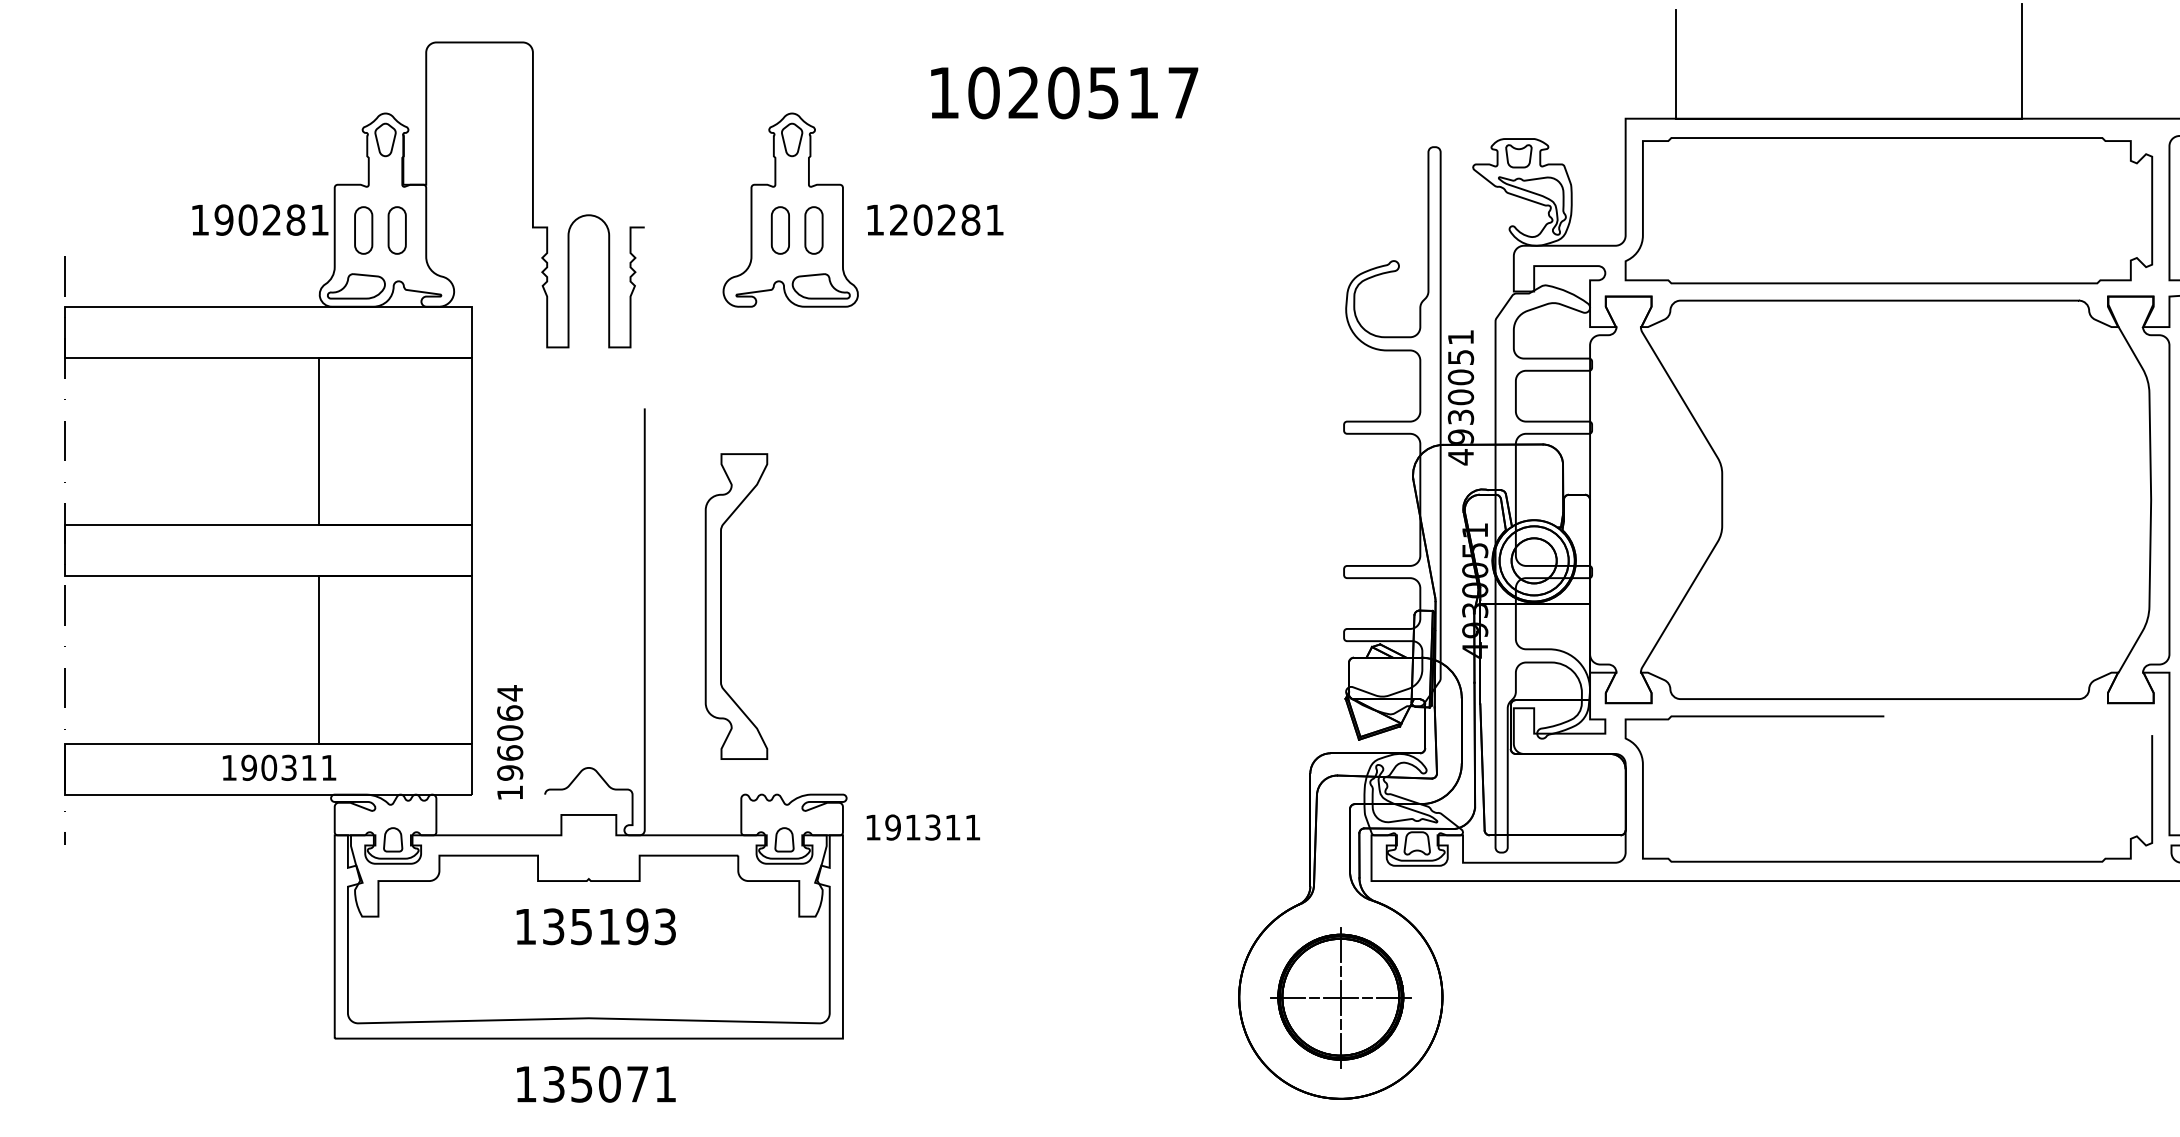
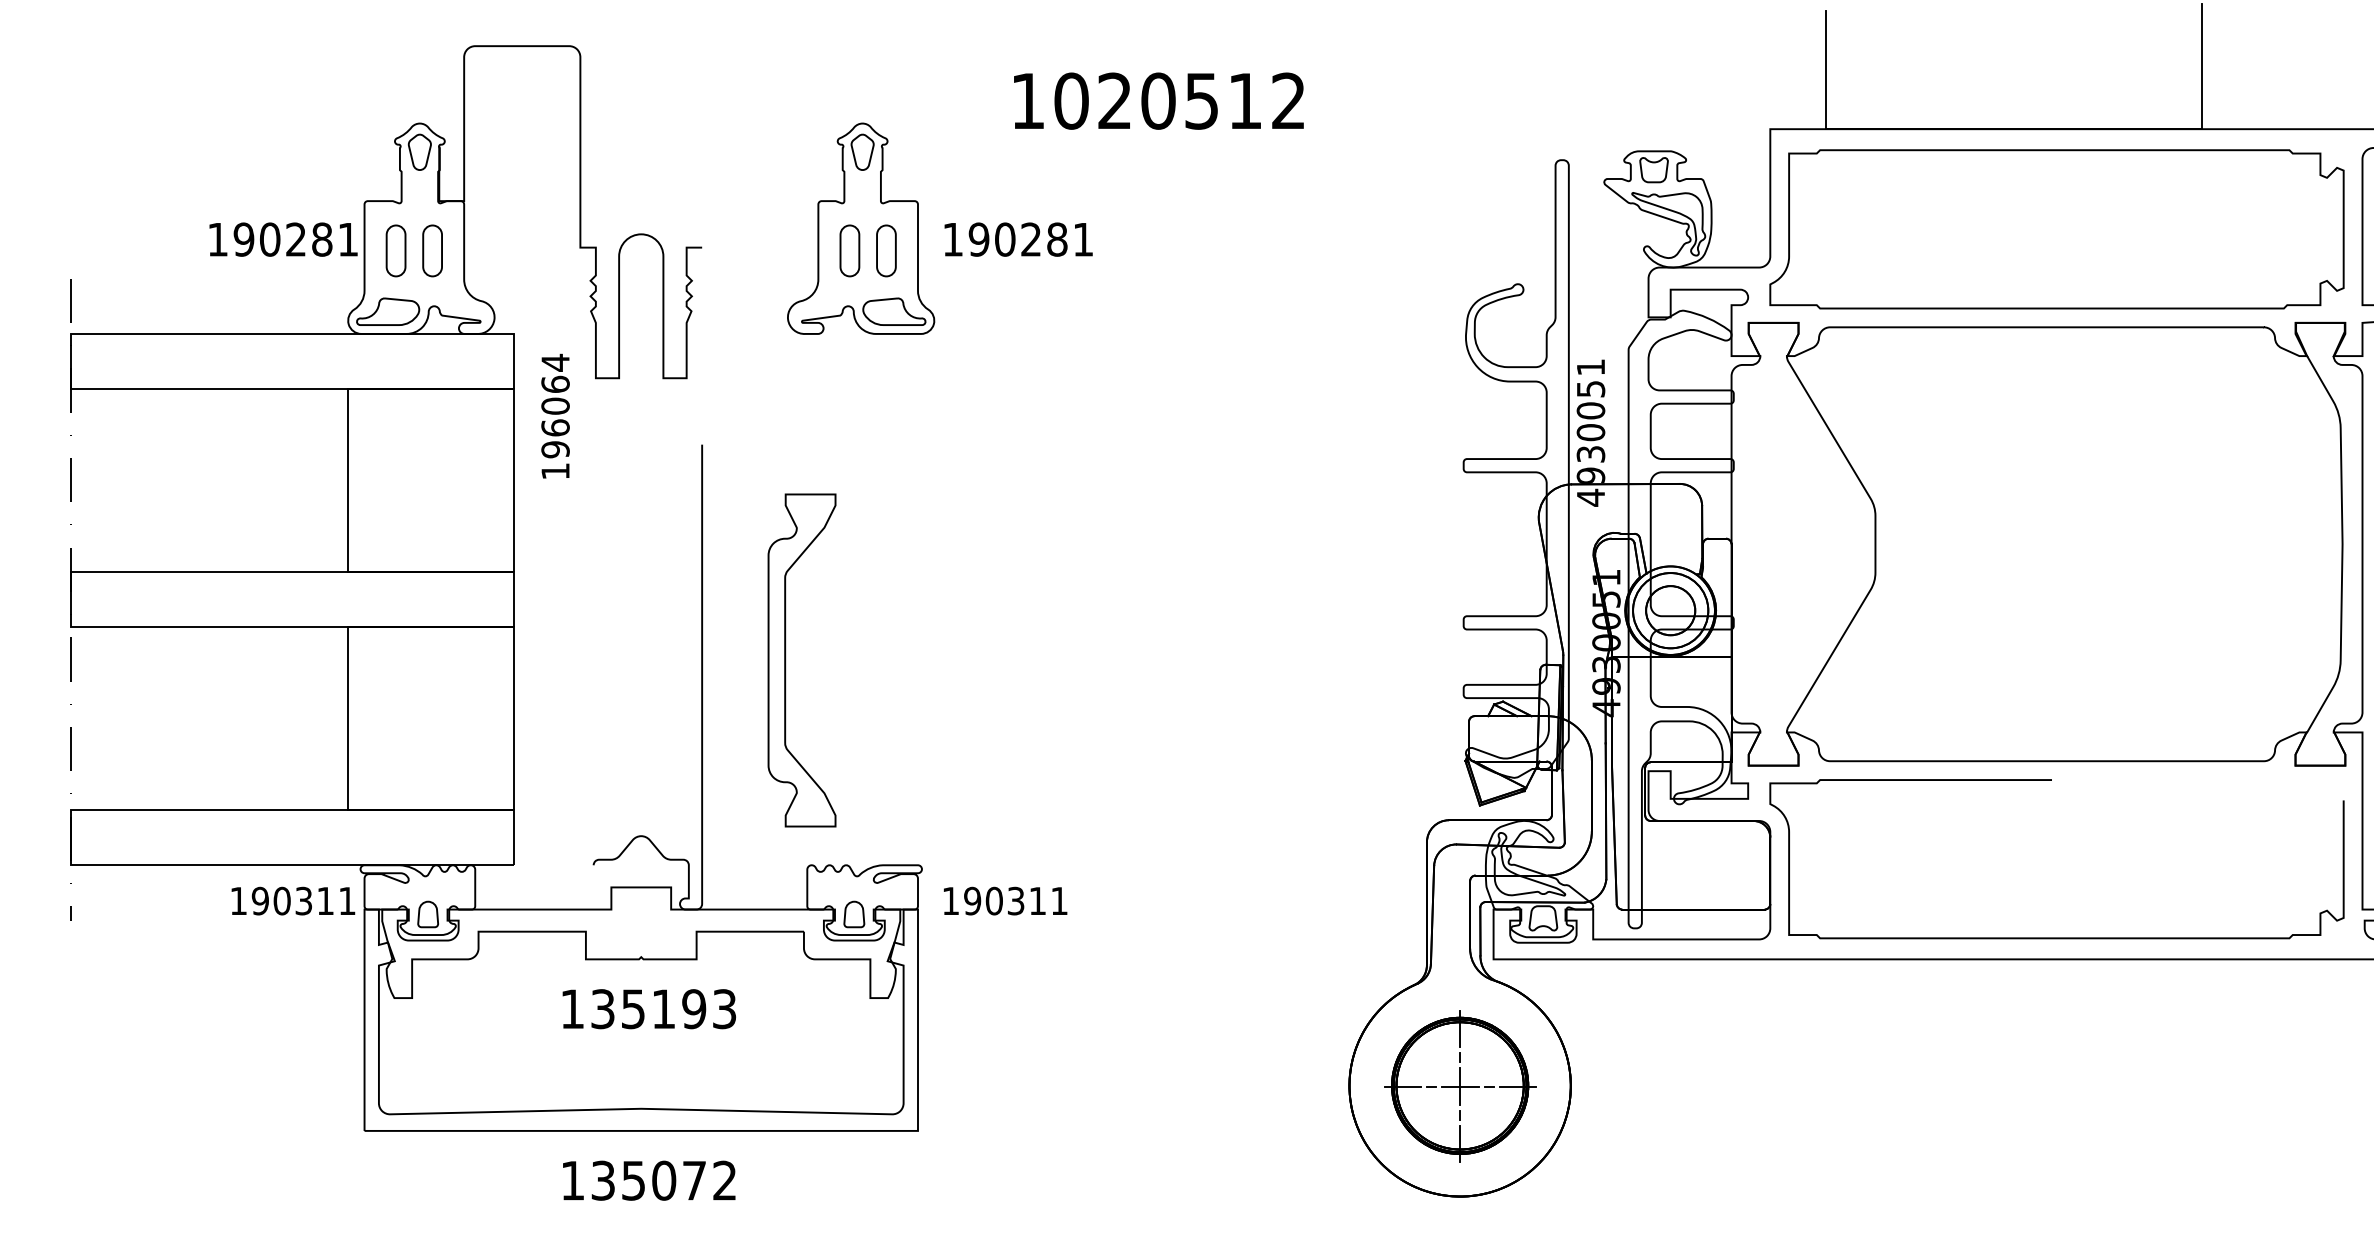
text: (1183, 92) -> (1288, 100), 1020517 -> 1020512
text: (898, 220) -> (978, 239), 120281 -> 190281
text: (510, 741) -> (555, 415), moved
text: (279, 767) -> (293, 900), moved
text: (912, 827) -> (993, 900), 191311 -> 190311
text: (665, 1084) -> (724, 1180), 135071 -> 135072

